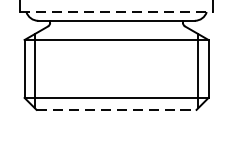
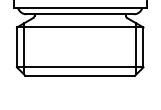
line: (117, 12) -> (80, 8), dashed -> solid
line: (117, 109) -> (80, 75), dashed -> solid

